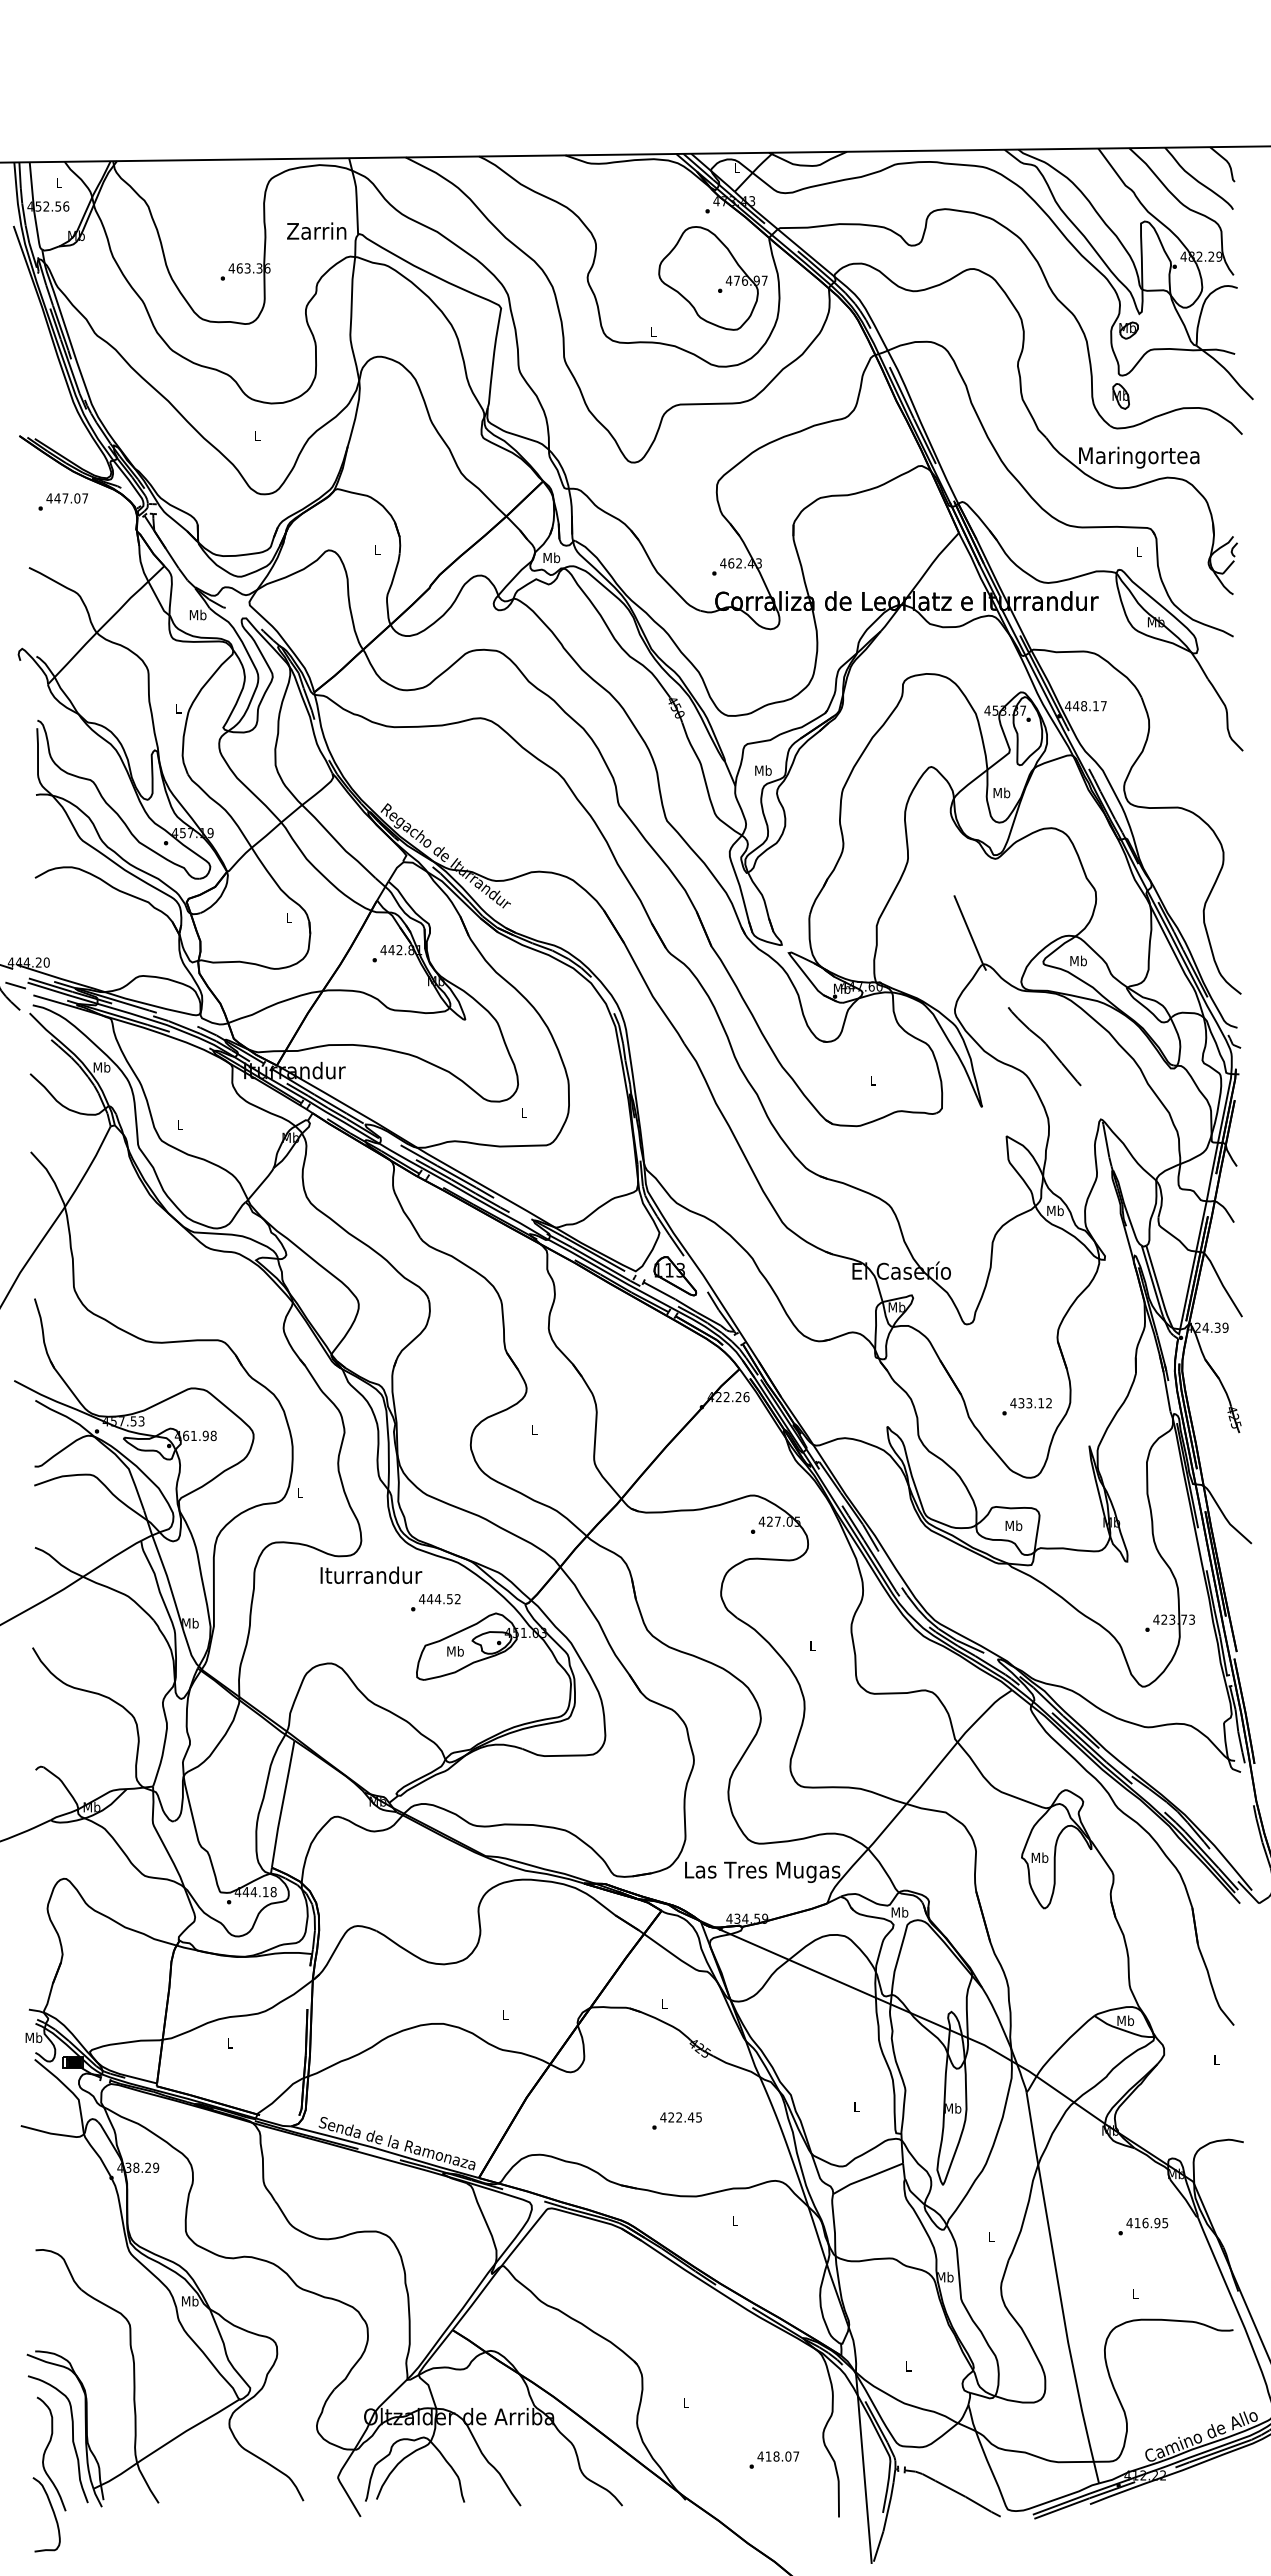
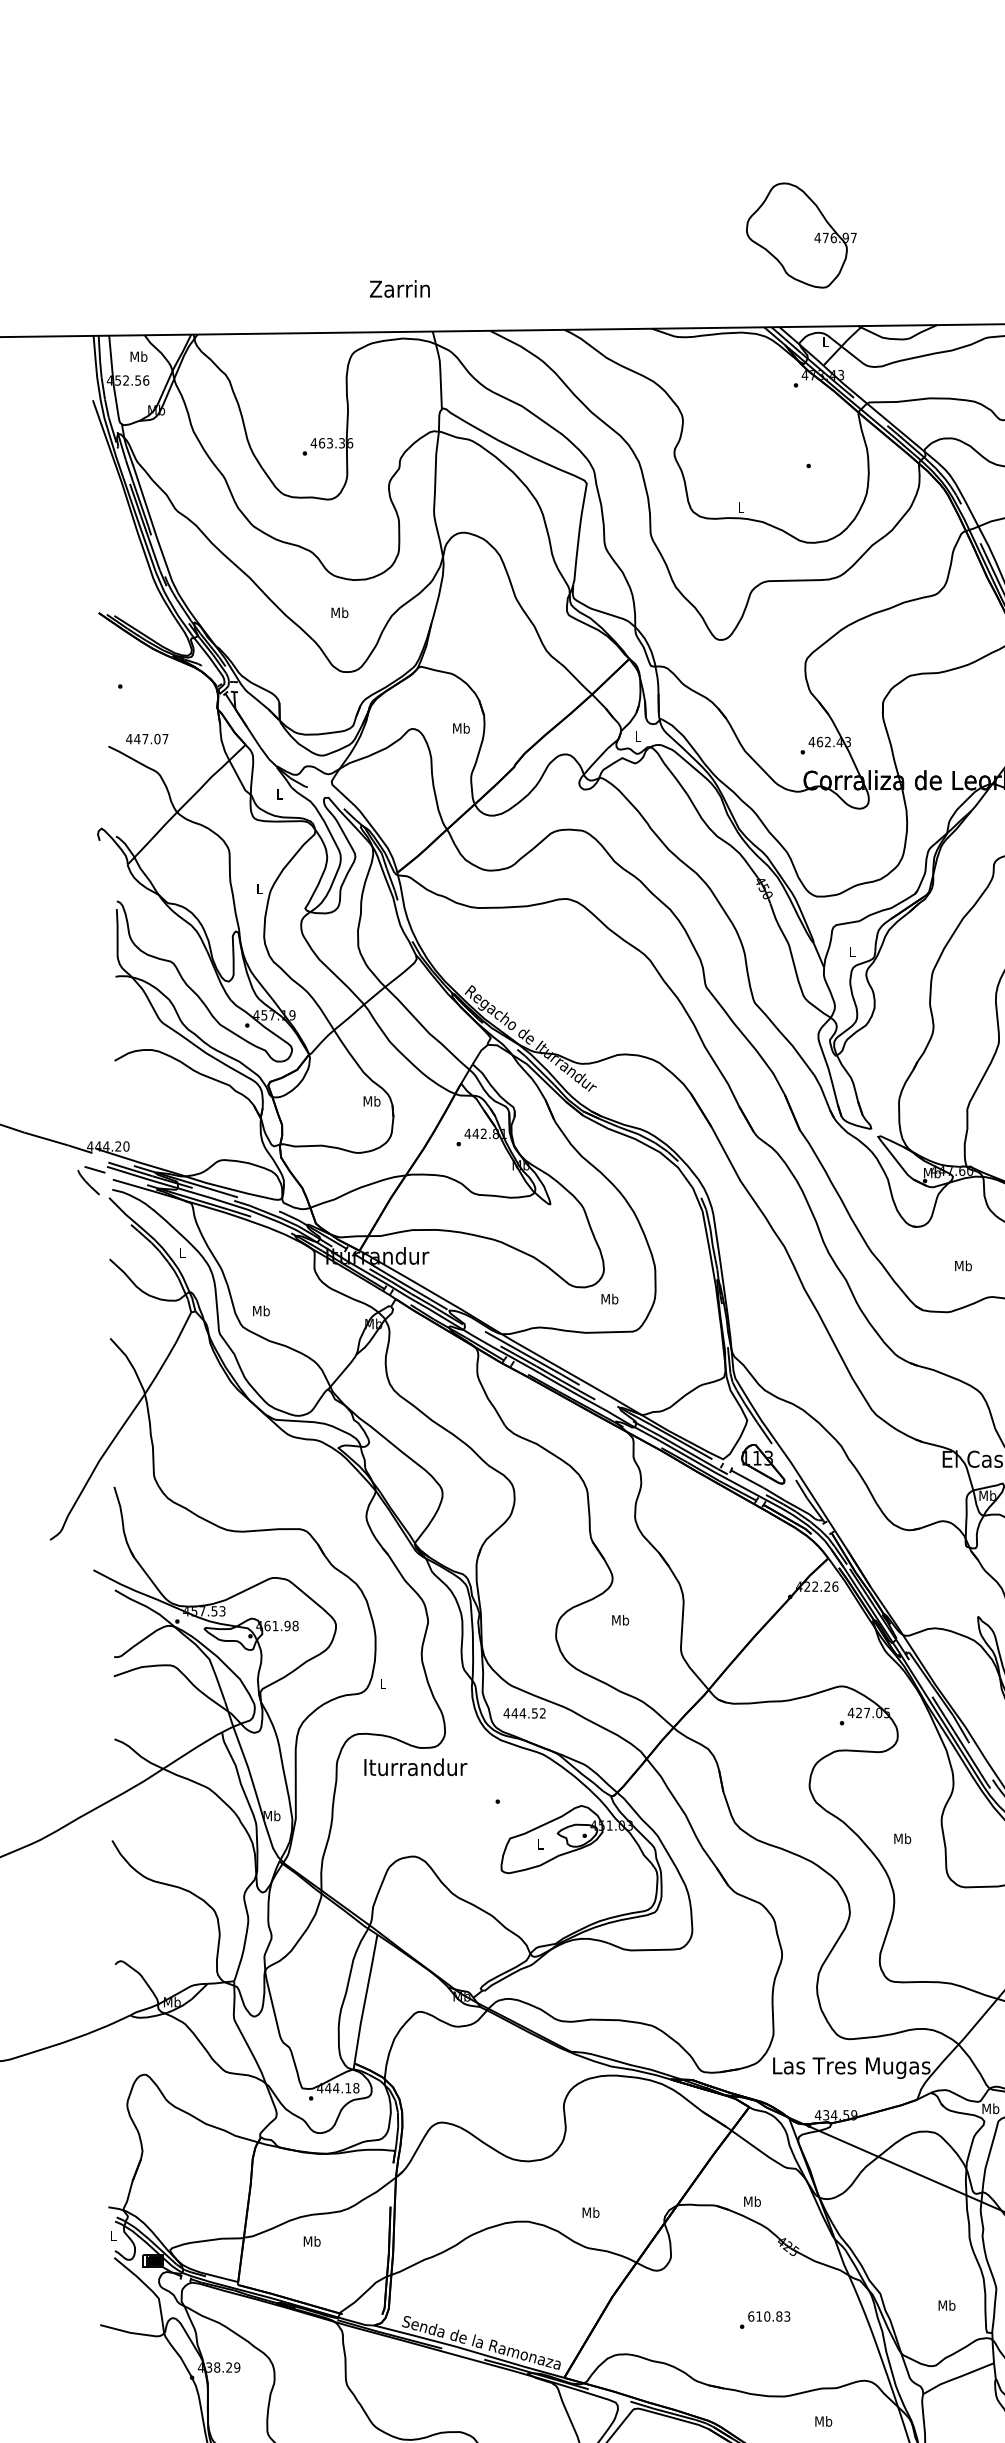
text: (58, 182) -> (138, 356), L -> Mb
text: (316, 230) -> (399, 288), moved
part: (712, 278) -> (800, 235), moved
text: (257, 435) -> (339, 612), L -> Mb
text: (66, 498) -> (146, 739), moved
text: (377, 549) -> (461, 728), L -> Mb
text: (551, 557) -> (637, 736), Mb -> L
text: (197, 614) -> (279, 793), Mb -> L
text: (763, 770) -> (852, 951), Mb -> L
text: (288, 917) -> (371, 1100), L -> Mb
text: (101, 1067) -> (181, 1252), Mb -> L
text: (872, 1080) -> (963, 1265), L -> Mb
text: (523, 1113) -> (609, 1299), L -> Mb
text: (179, 1124) -> (260, 1310), L -> Mb
text: (534, 1429) -> (620, 1619), L -> Mb
text: (371, 1574) -> (415, 1766), moved
text: (439, 1599) -> (524, 1713), moved
text: (812, 1645) -> (902, 1838), L -> Mb
text: (455, 1651) -> (540, 1844), Mb -> L
text: (664, 2003) -> (752, 2201), L -> Mb
text: (505, 2014) -> (591, 2212), L -> Mb
text: (33, 2037) -> (113, 2235), Mb -> L
text: (229, 2043) -> (311, 2241), L -> Mb
text: (856, 2106) -> (946, 2305), L -> Mb
text: (680, 2117) -> (768, 2316), 422.45 -> 610.83
text: (734, 2220) -> (823, 2420), L -> Mb

